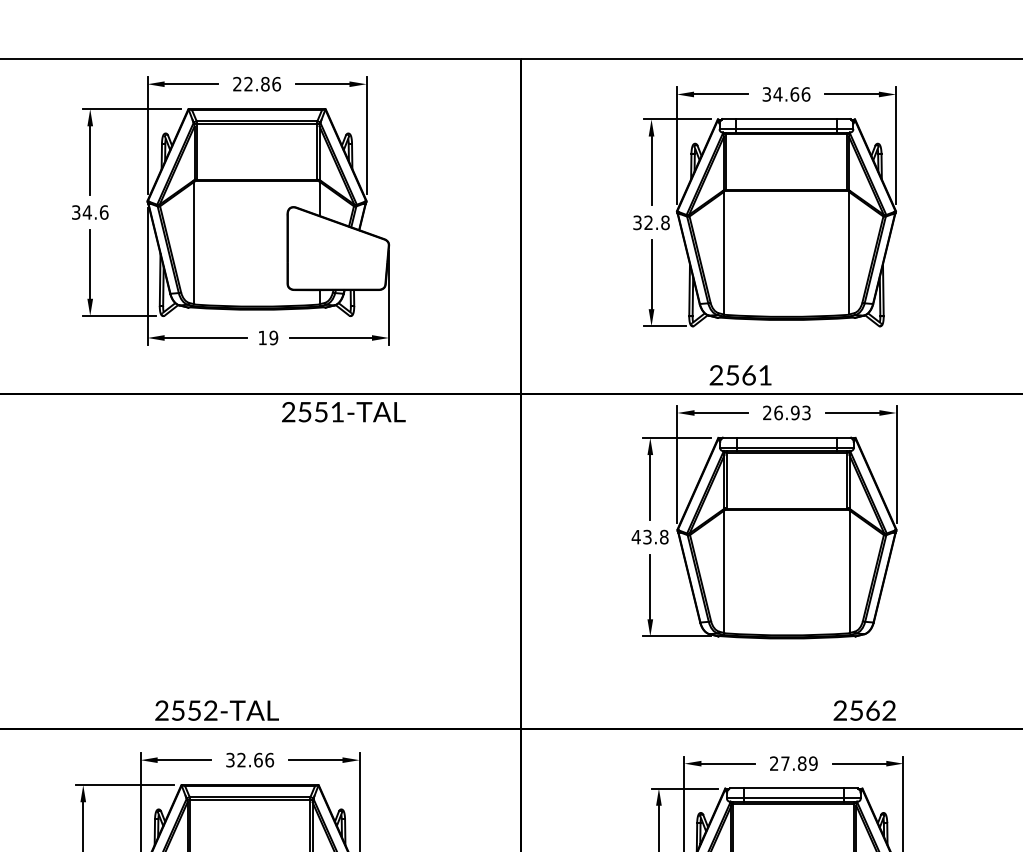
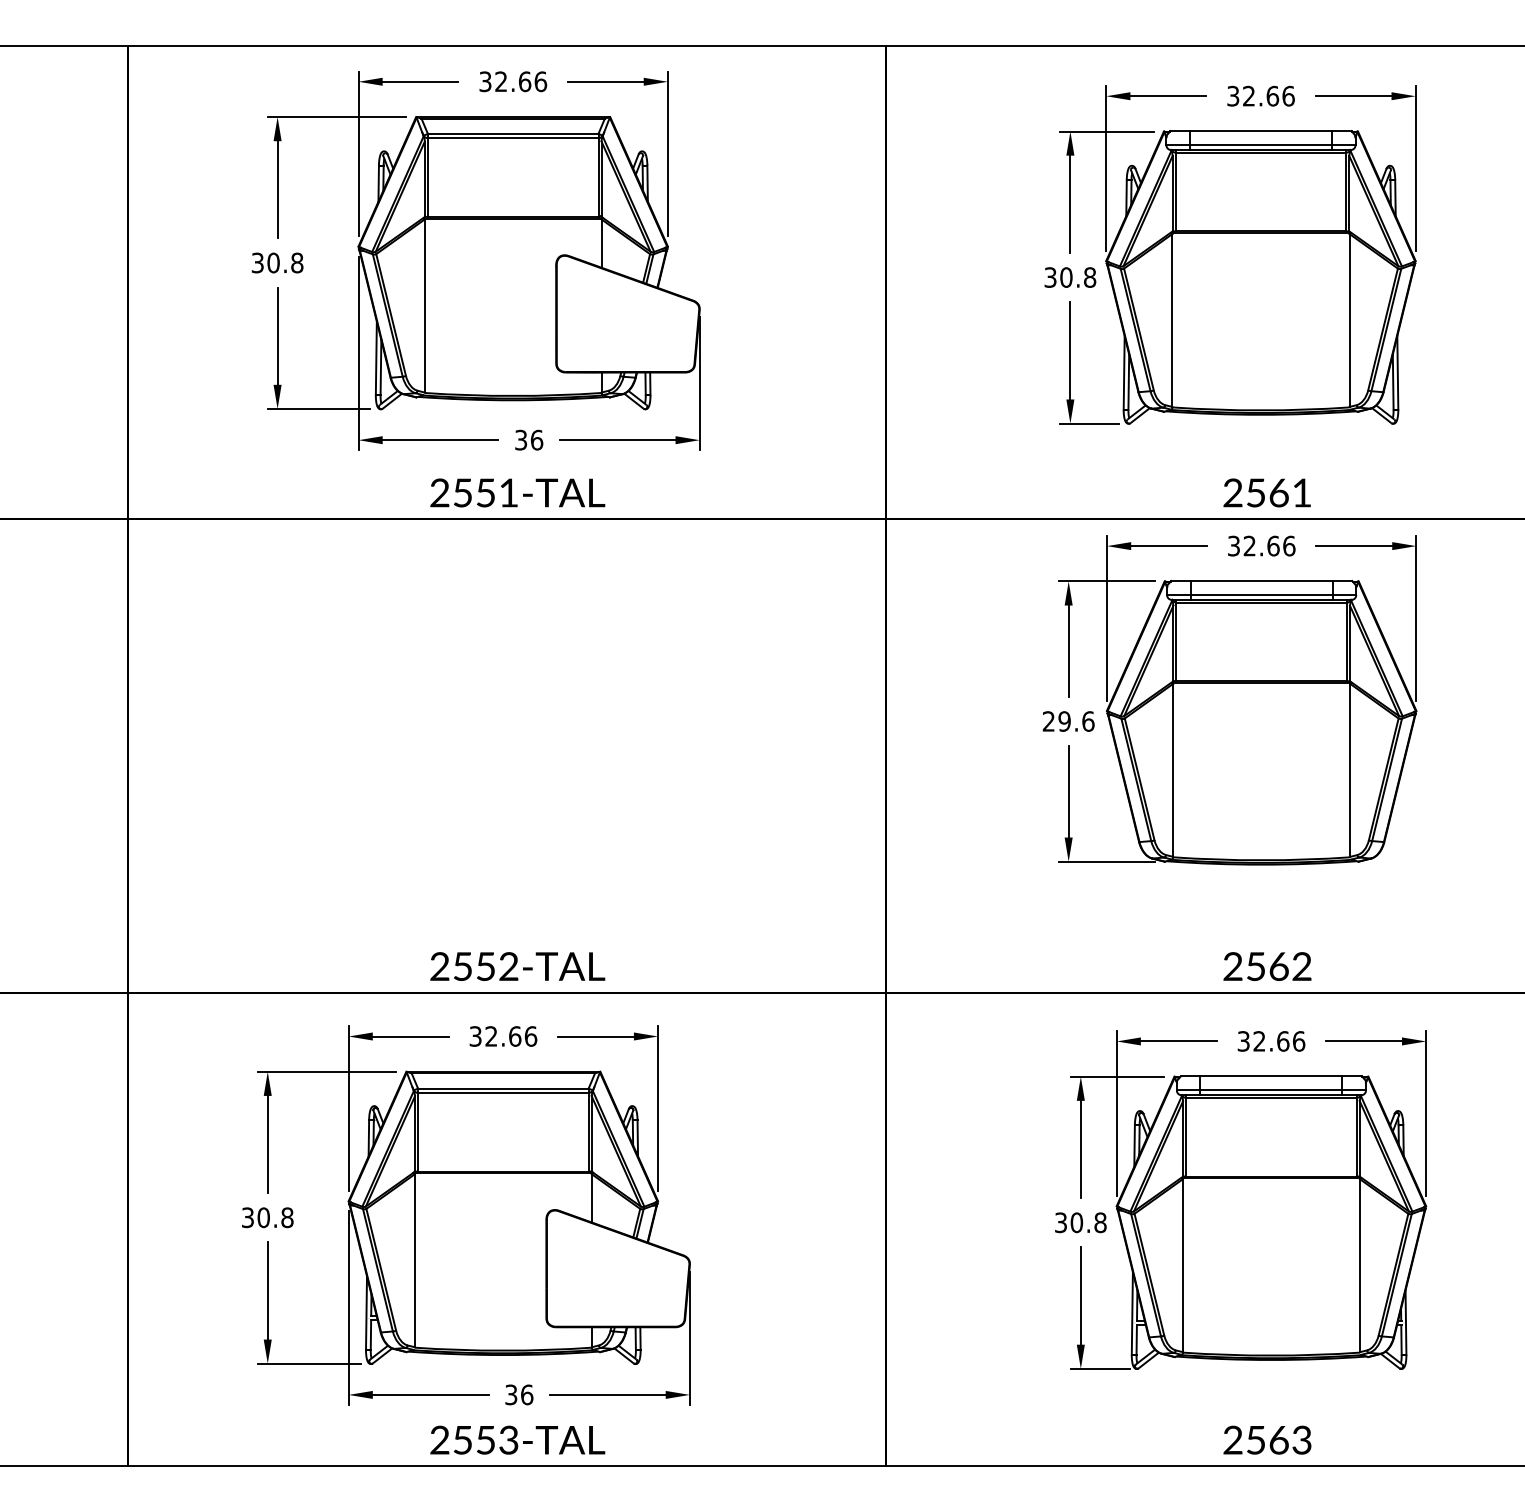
text: (251, 84) -> (505, 81), 22.86 -> 32.66
text: (777, 93) -> (1248, 95), 34.66 -> 32.66
text: (95, 212) -> (285, 262), 34.6 -> 30.8
text: (648, 222) -> (1066, 277), 32.8 -> 30.8
text: (268, 337) -> (529, 439), 19 -> 36
text: (740, 375) -> (1266, 492), moved
text: (343, 411) -> (517, 492), moved
text: (786, 412) -> (1261, 545), 26.93 -> 32.66
text: (650, 537) -> (1068, 721), 43.8 -> 29.6
text: (216, 710) -> (517, 966), moved
text: (864, 710) -> (1267, 966), moved
text: (793, 763) -> (1271, 1041), 27.89 -> 32.66

